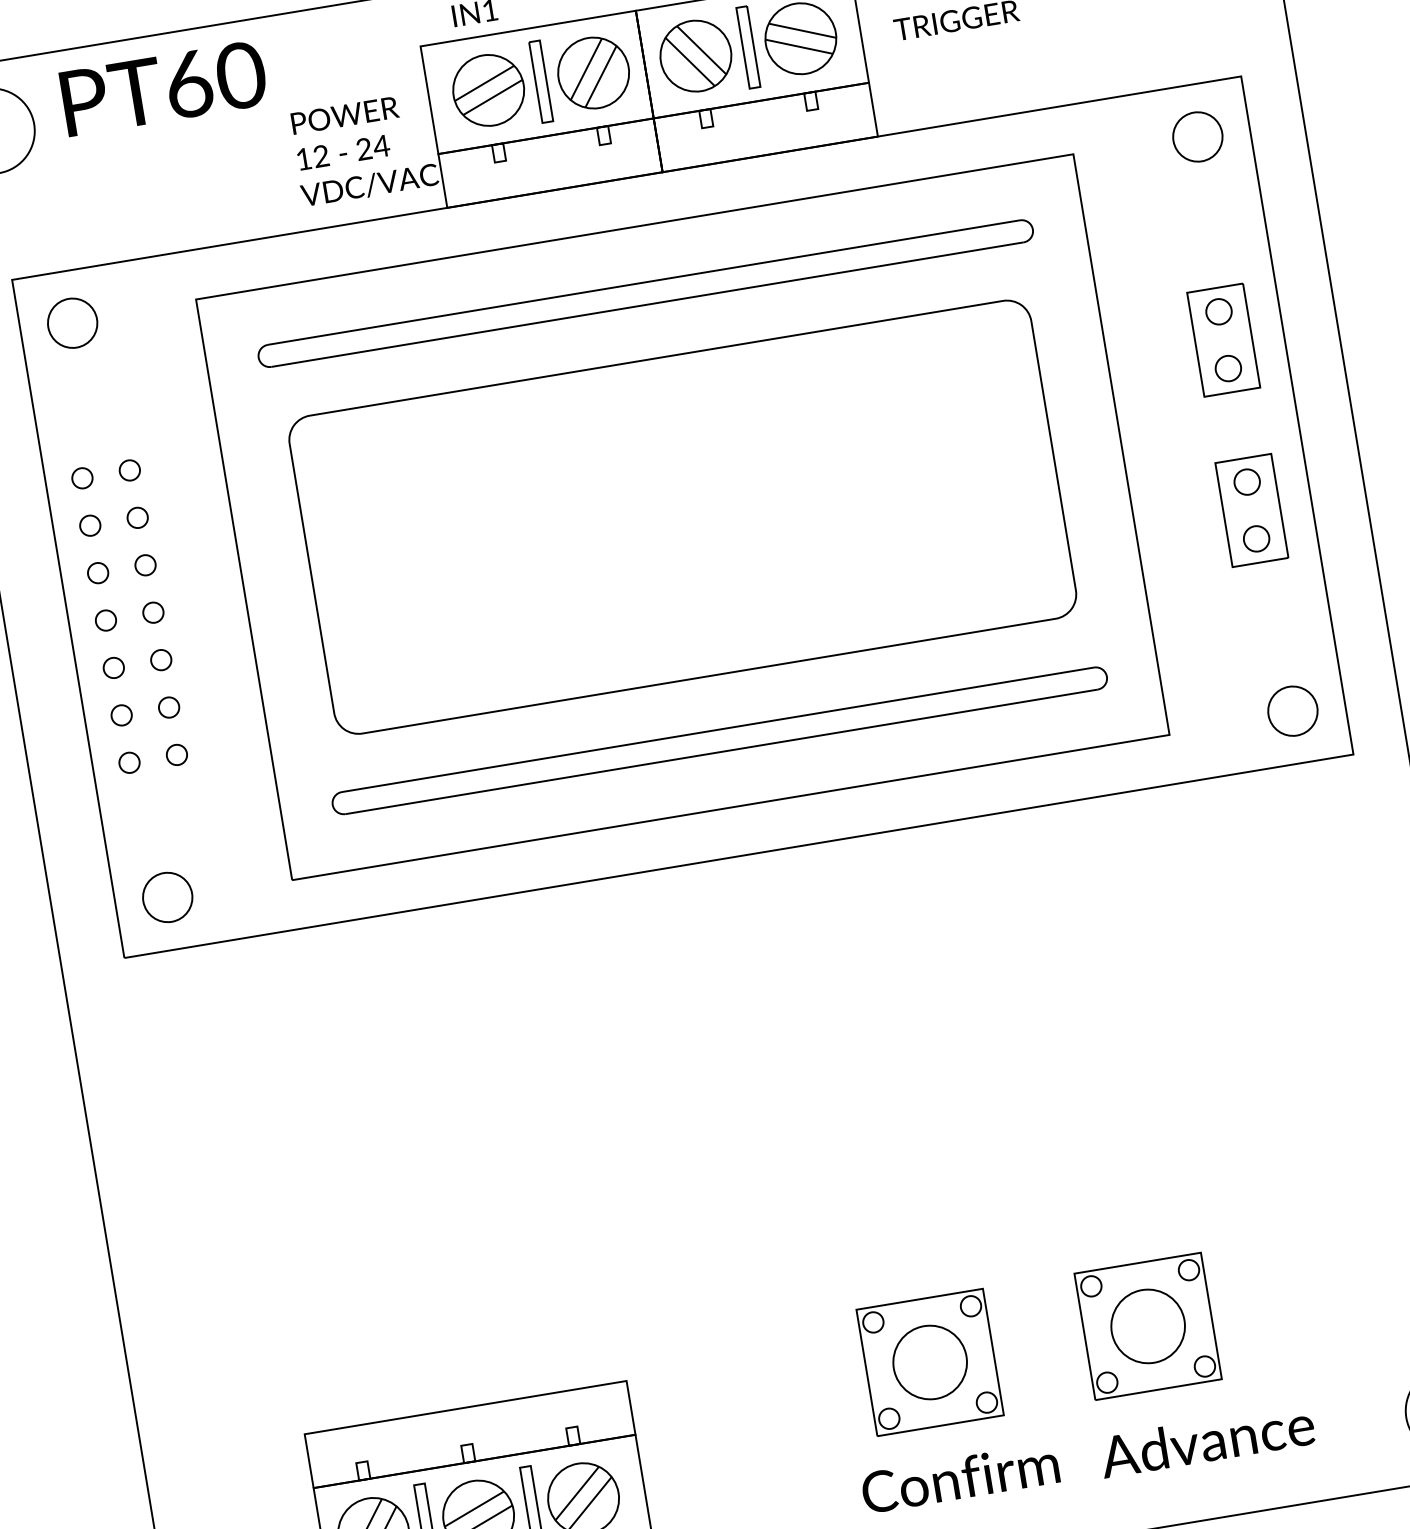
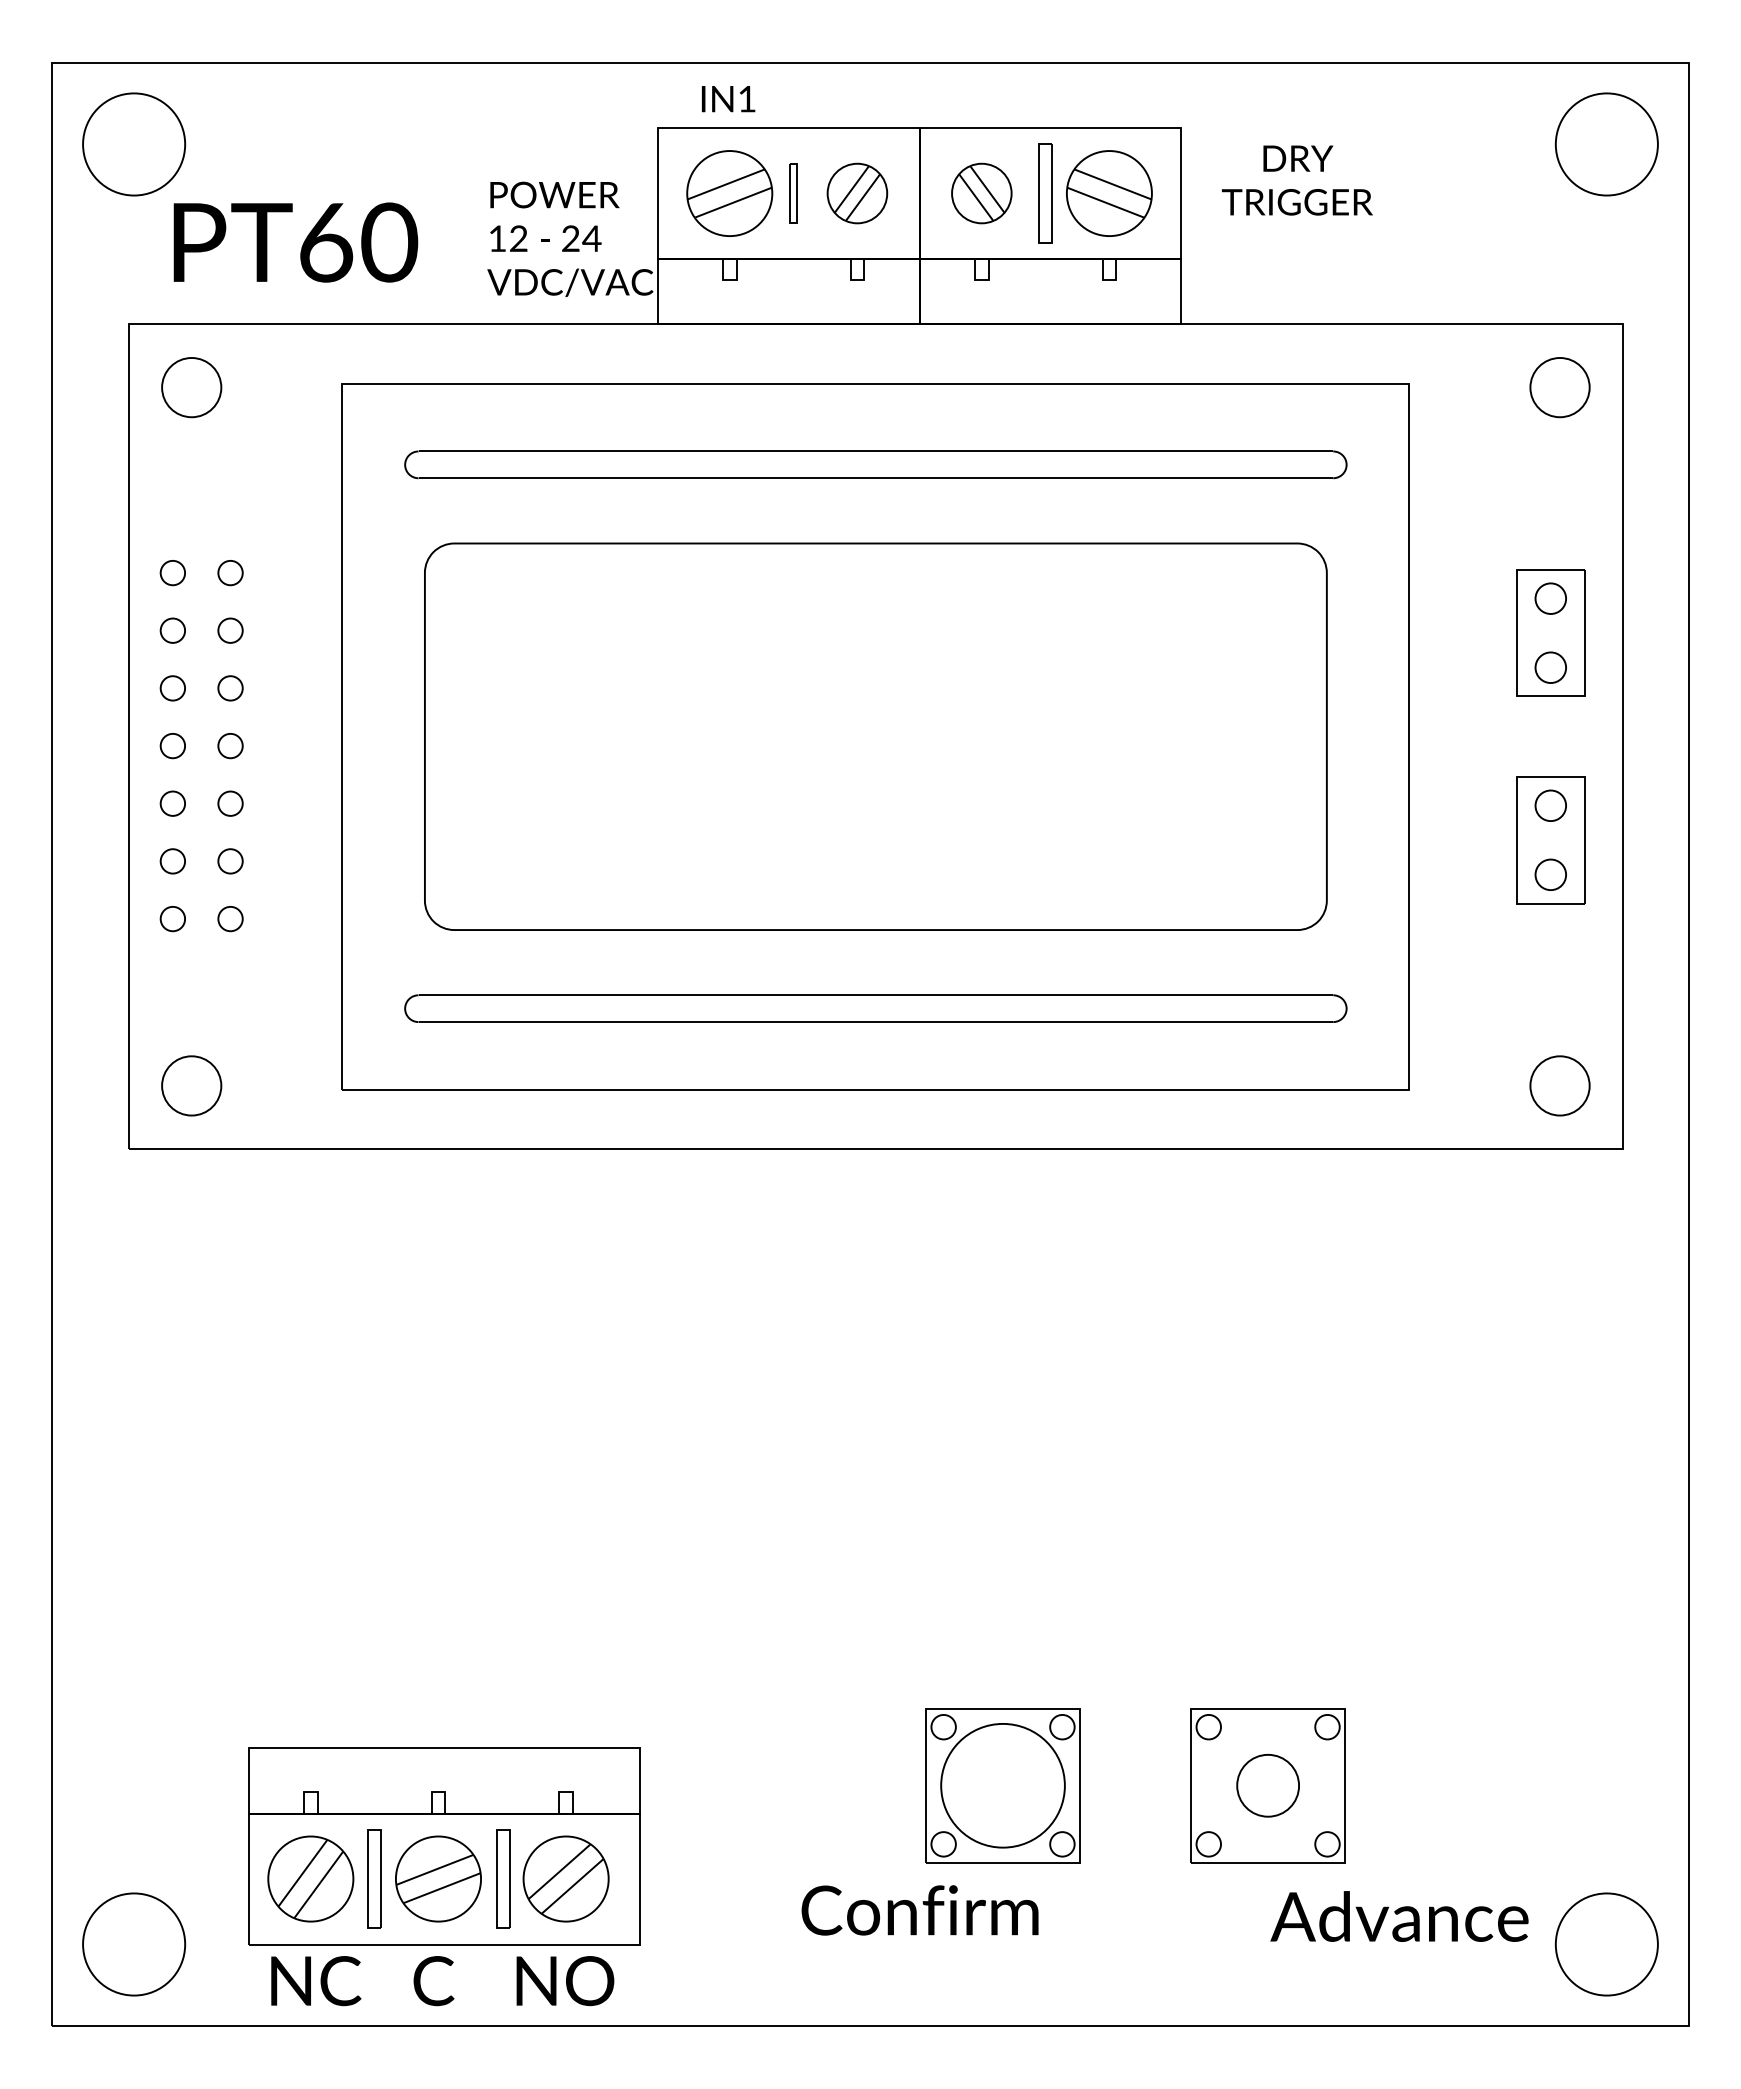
part: (695, 56) -> (981, 193), size x0.7
part: (593, 72) -> (857, 193), size x0.7
part: (541, 81) -> (793, 193), size x0.6
text: (163, 88) -> (295, 242), moved
circle: (1147, 1326) -> (1267, 1785), size x0.7
circle: (929, 1362) -> (1002, 1785), size x1.4
text: (1207, 1440) -> (1399, 1916), moved
text: (959, 1478) -> (919, 1910), moved

